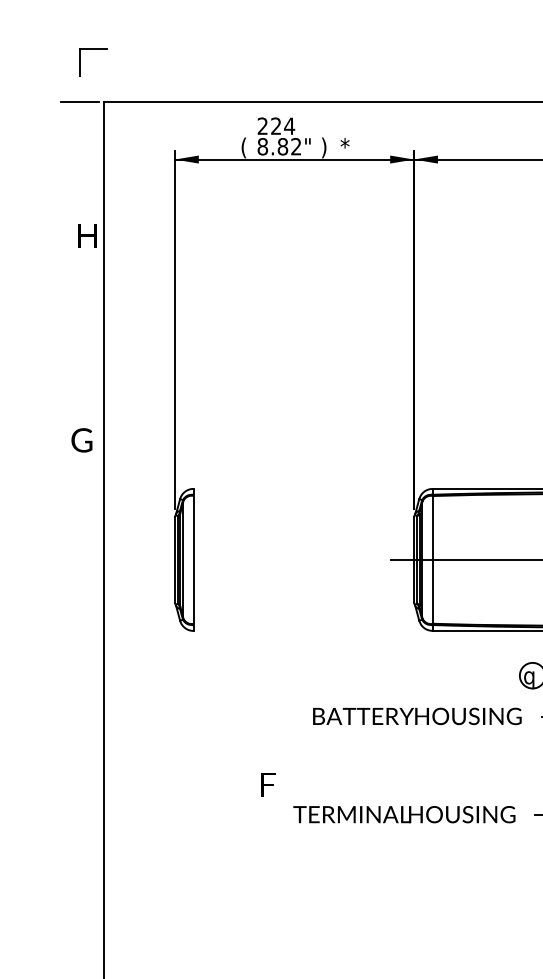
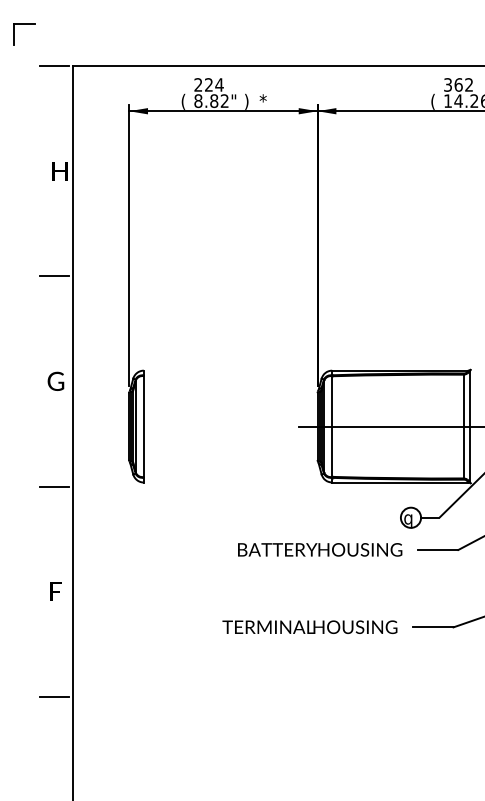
part: (92, 49) -> (24, 24), moved
line: (80, 369) -> (54, 276), added
text: (81, 439) -> (55, 380), moved
line: (80, 635) -> (54, 486), added
text: (267, 784) -> (55, 591), moved
line: (80, 902) -> (54, 696), added

